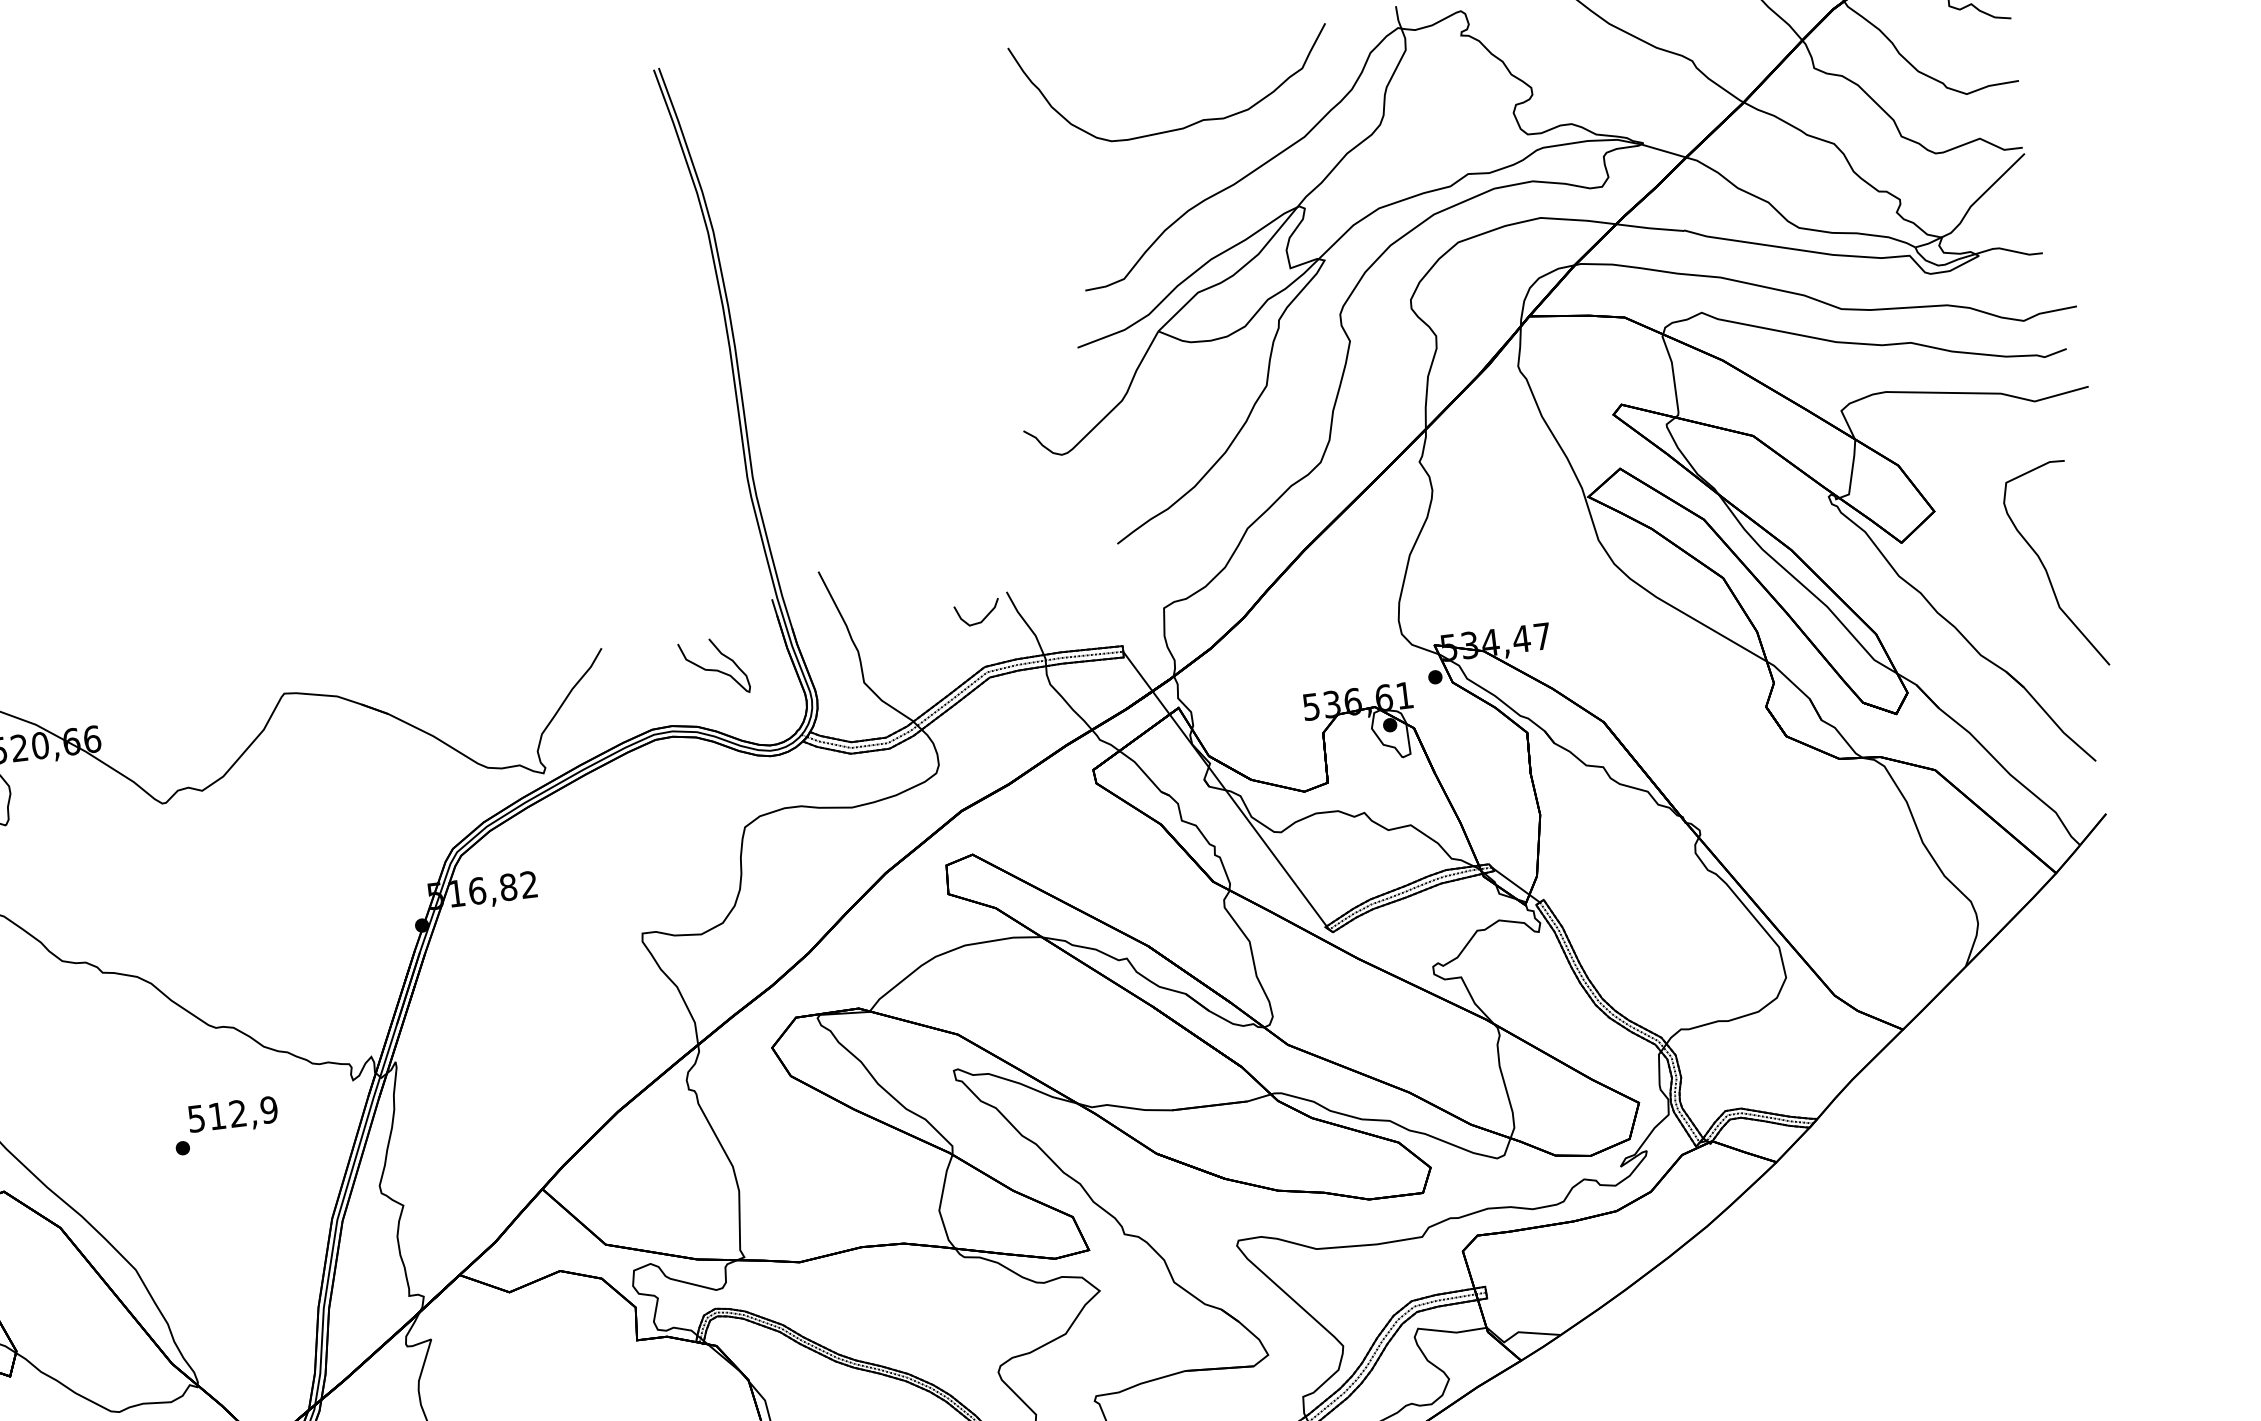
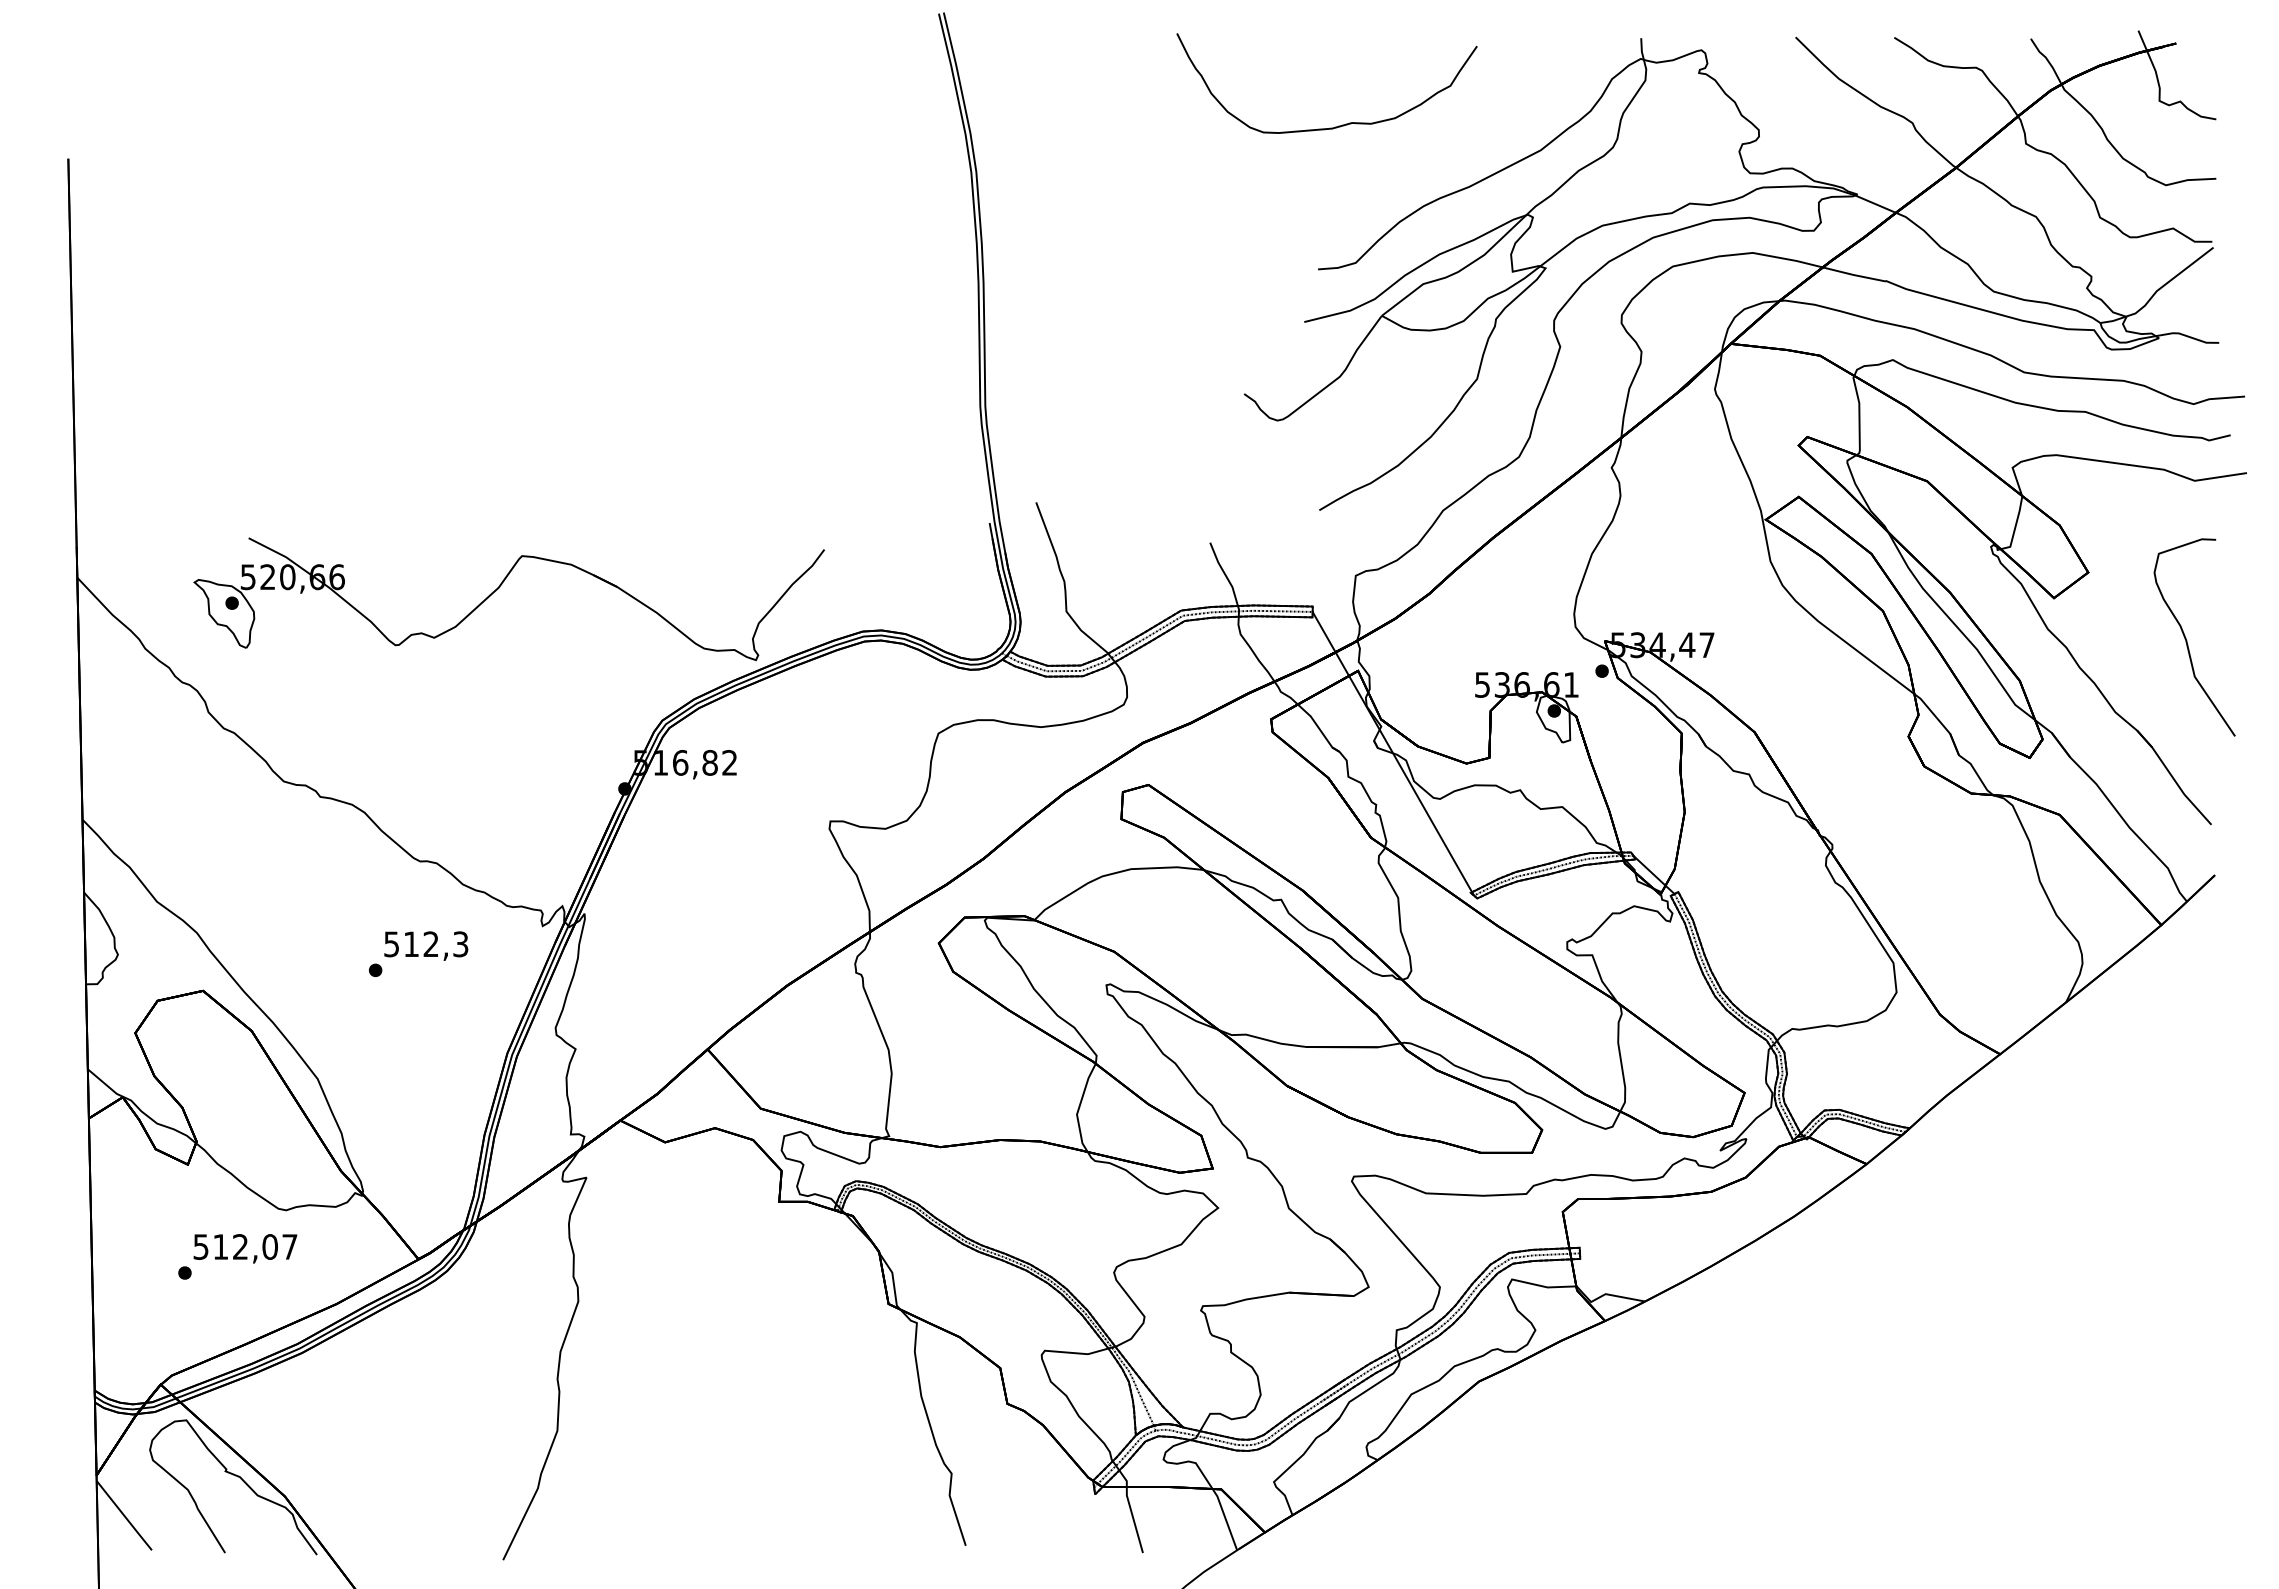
curve: (1189, 124) -> (1338, 125), moved
curve: (984, 616) -> (1186, 563), removed
curve: (713, 668) -> (926, 581), removed
text: (268, 1110) -> (460, 944), 512,9 -> 512,3

